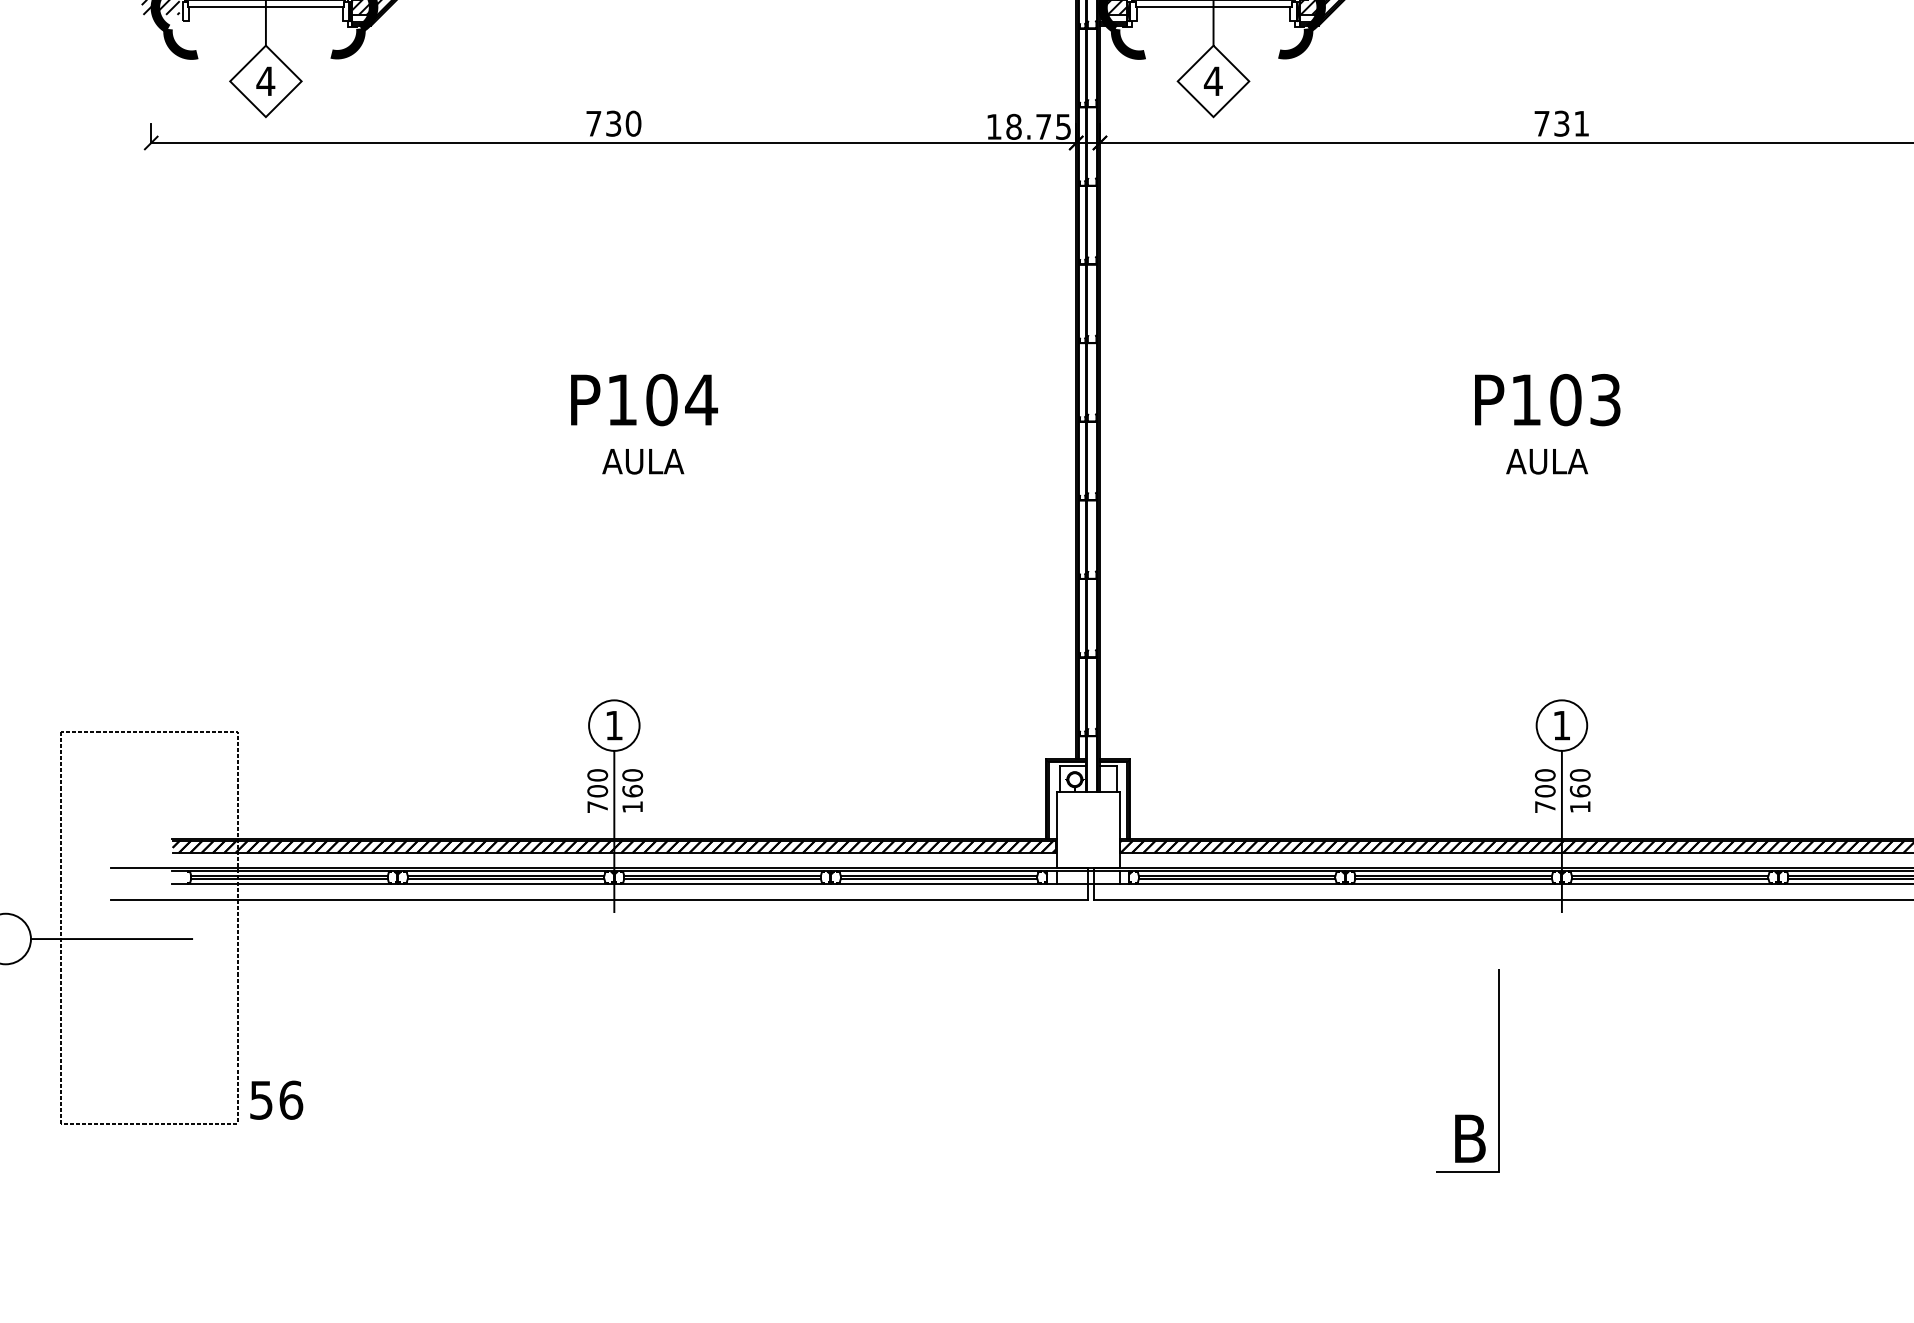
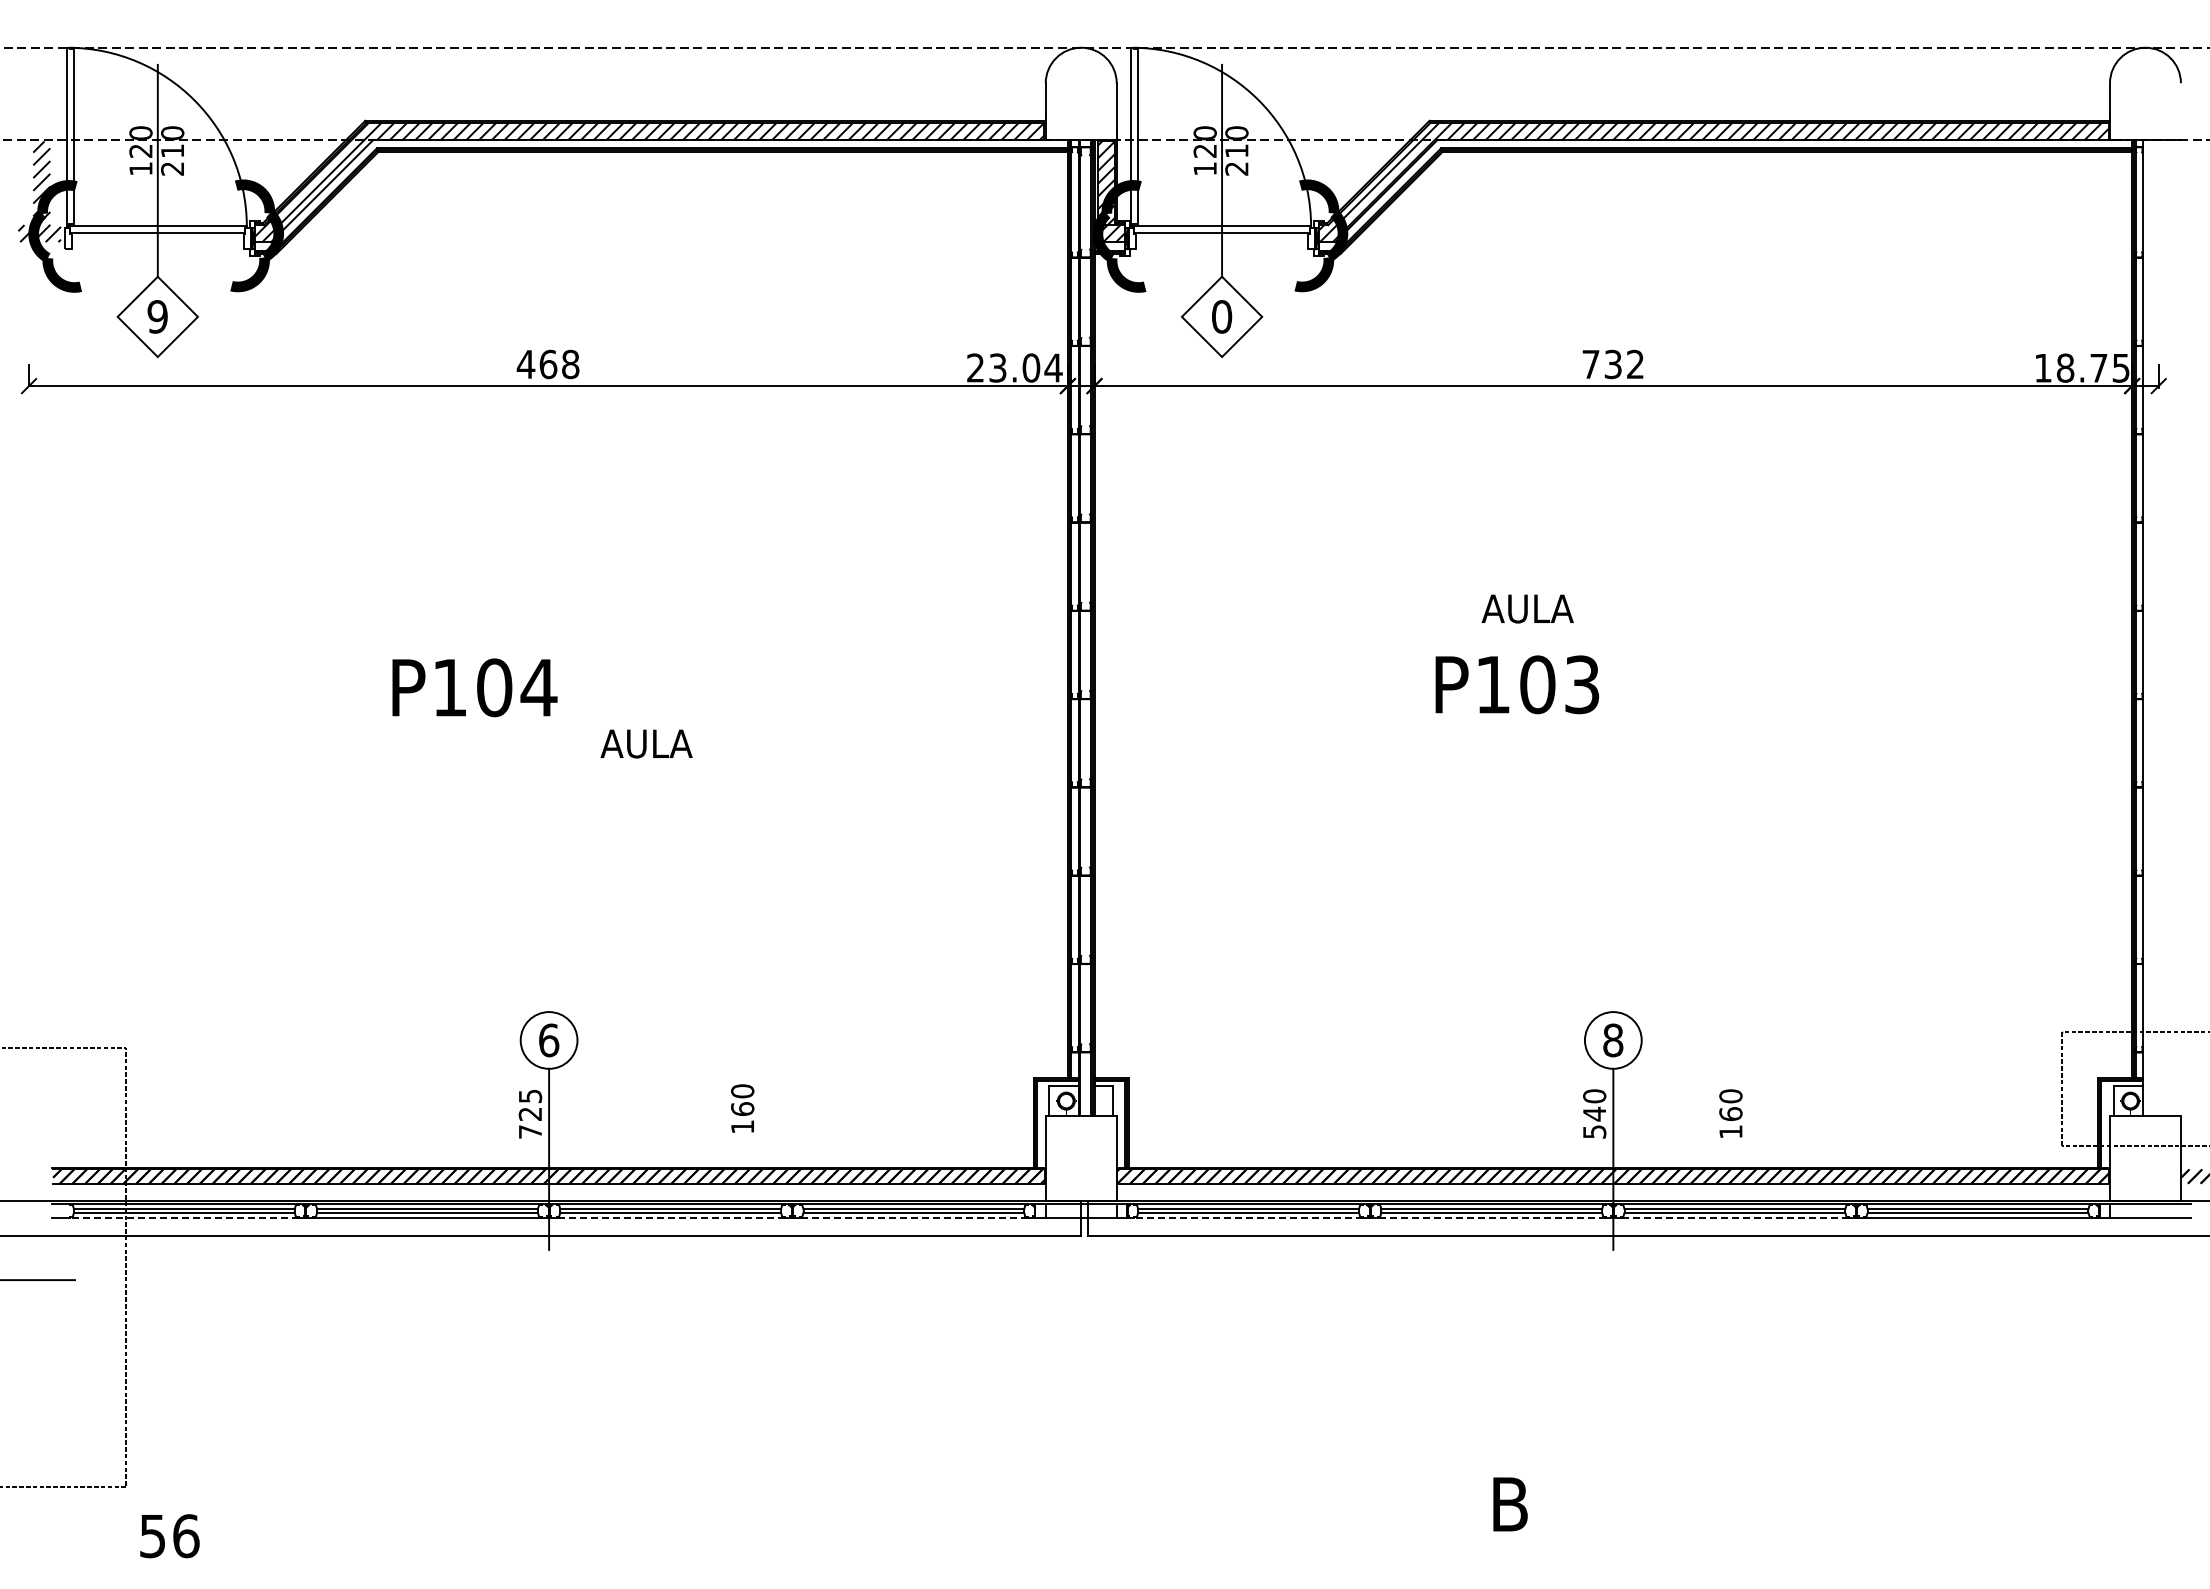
text: (265, 81) -> (157, 316), 4 -> 9
text: (1213, 81) -> (1221, 316), 4 -> 0
text: (1581, 122) -> (1635, 363), 731 -> 732
text: (612, 123) -> (547, 364), 730 -> 468
text: (1028, 126) -> (1014, 367), 18.75 -> 23.04
text: (644, 399) -> (474, 687), moved
text: (1547, 399) -> (1517, 684), moved
text: (643, 461) -> (646, 743), moved
text: (1546, 461) -> (1527, 608), moved
text: (614, 725) -> (549, 1040), 1 -> 6
text: (1562, 725) -> (1613, 1040), 1 -> 8
text: (597, 783) -> (530, 1105), 700 -> 725
text: (632, 790) -> (742, 1108), moved
text: (1579, 790) -> (1730, 1113), moved
text: (1545, 798) -> (1594, 1122), 700 -> 540
line: (288, 884) -> (183, 1218), solid -> dashed
line: (722, 884) -> (670, 1218), solid -> dashed
line: (938, 884) -> (913, 1218), solid -> dashed
line: (1237, 884) -> (1248, 1218), solid -> dashed
line: (1453, 884) -> (1491, 1218), solid -> dashed
line: (1669, 884) -> (1734, 1218), solid -> dashed
line: (1498, 1070) -> (1542, 1427), removed
text: (276, 1100) -> (169, 1536), moved

